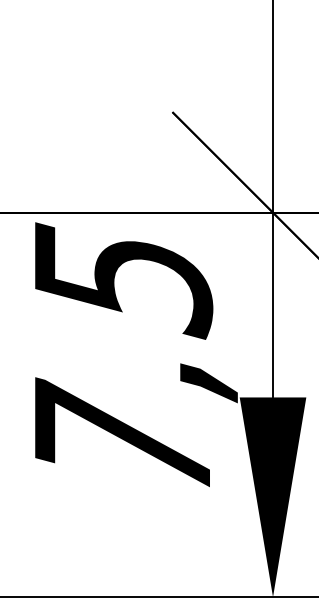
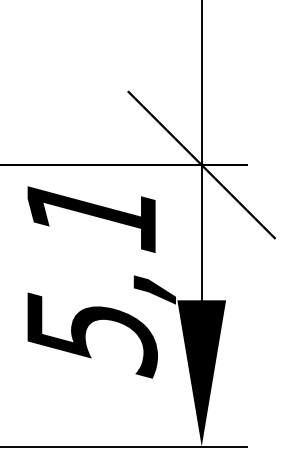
text: (123, 363) -> (92, 275), 7,5 -> 5,1

